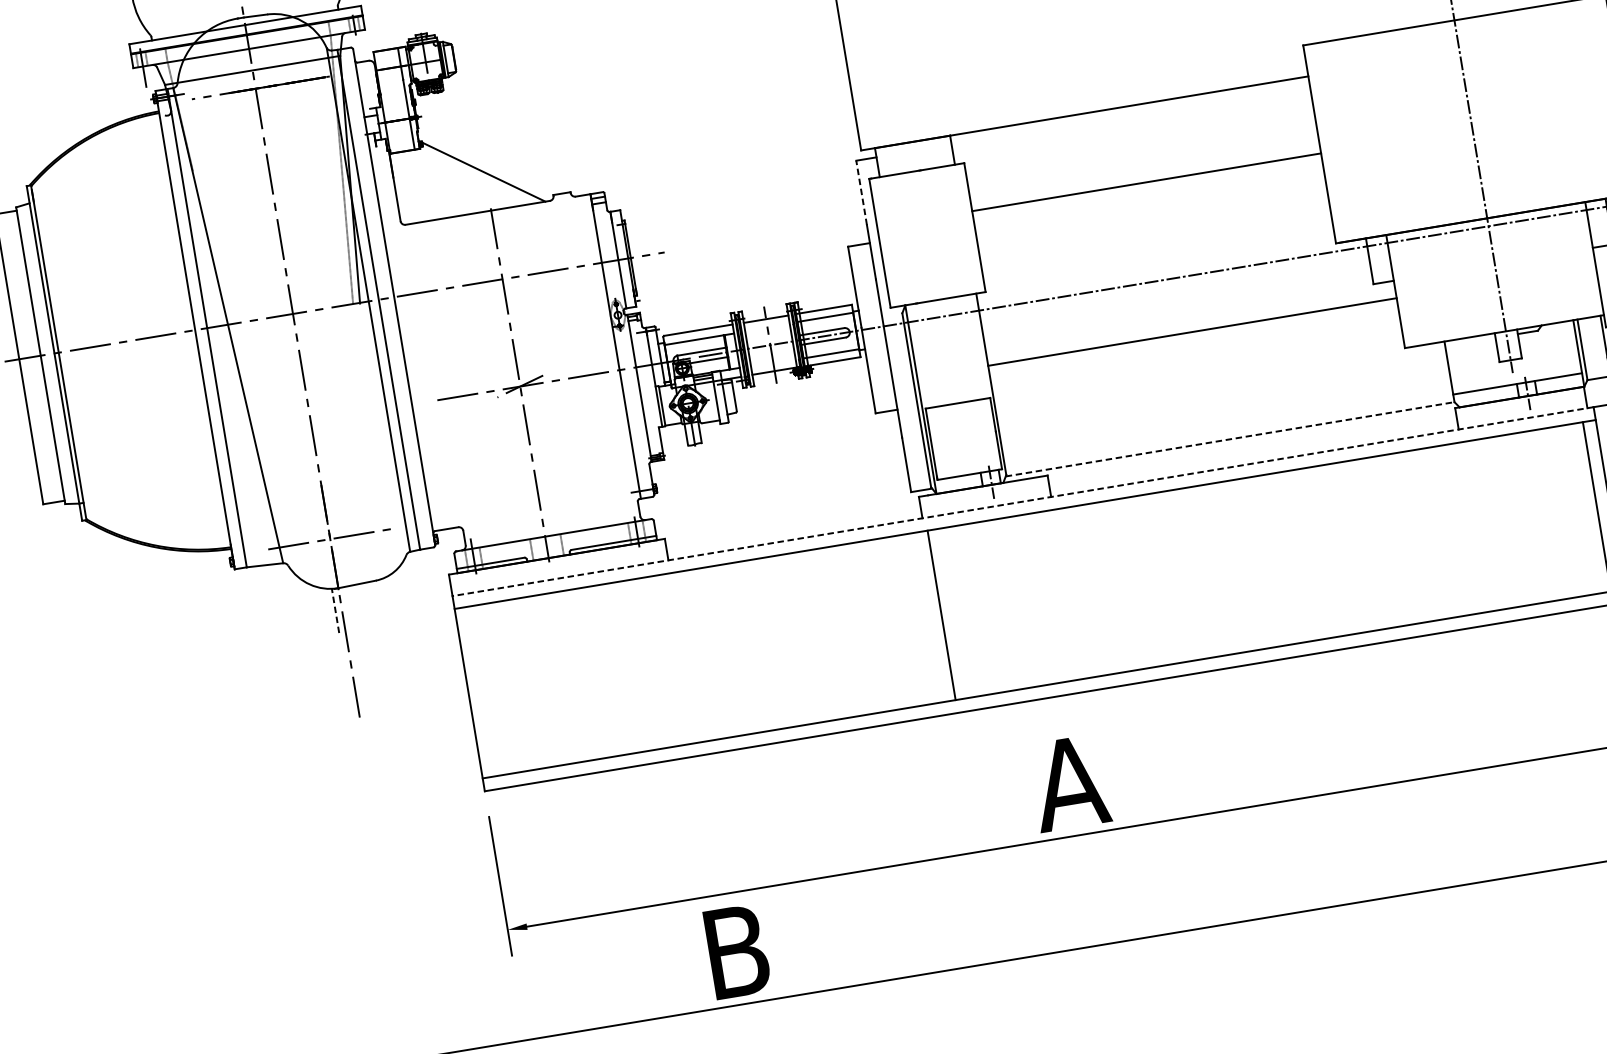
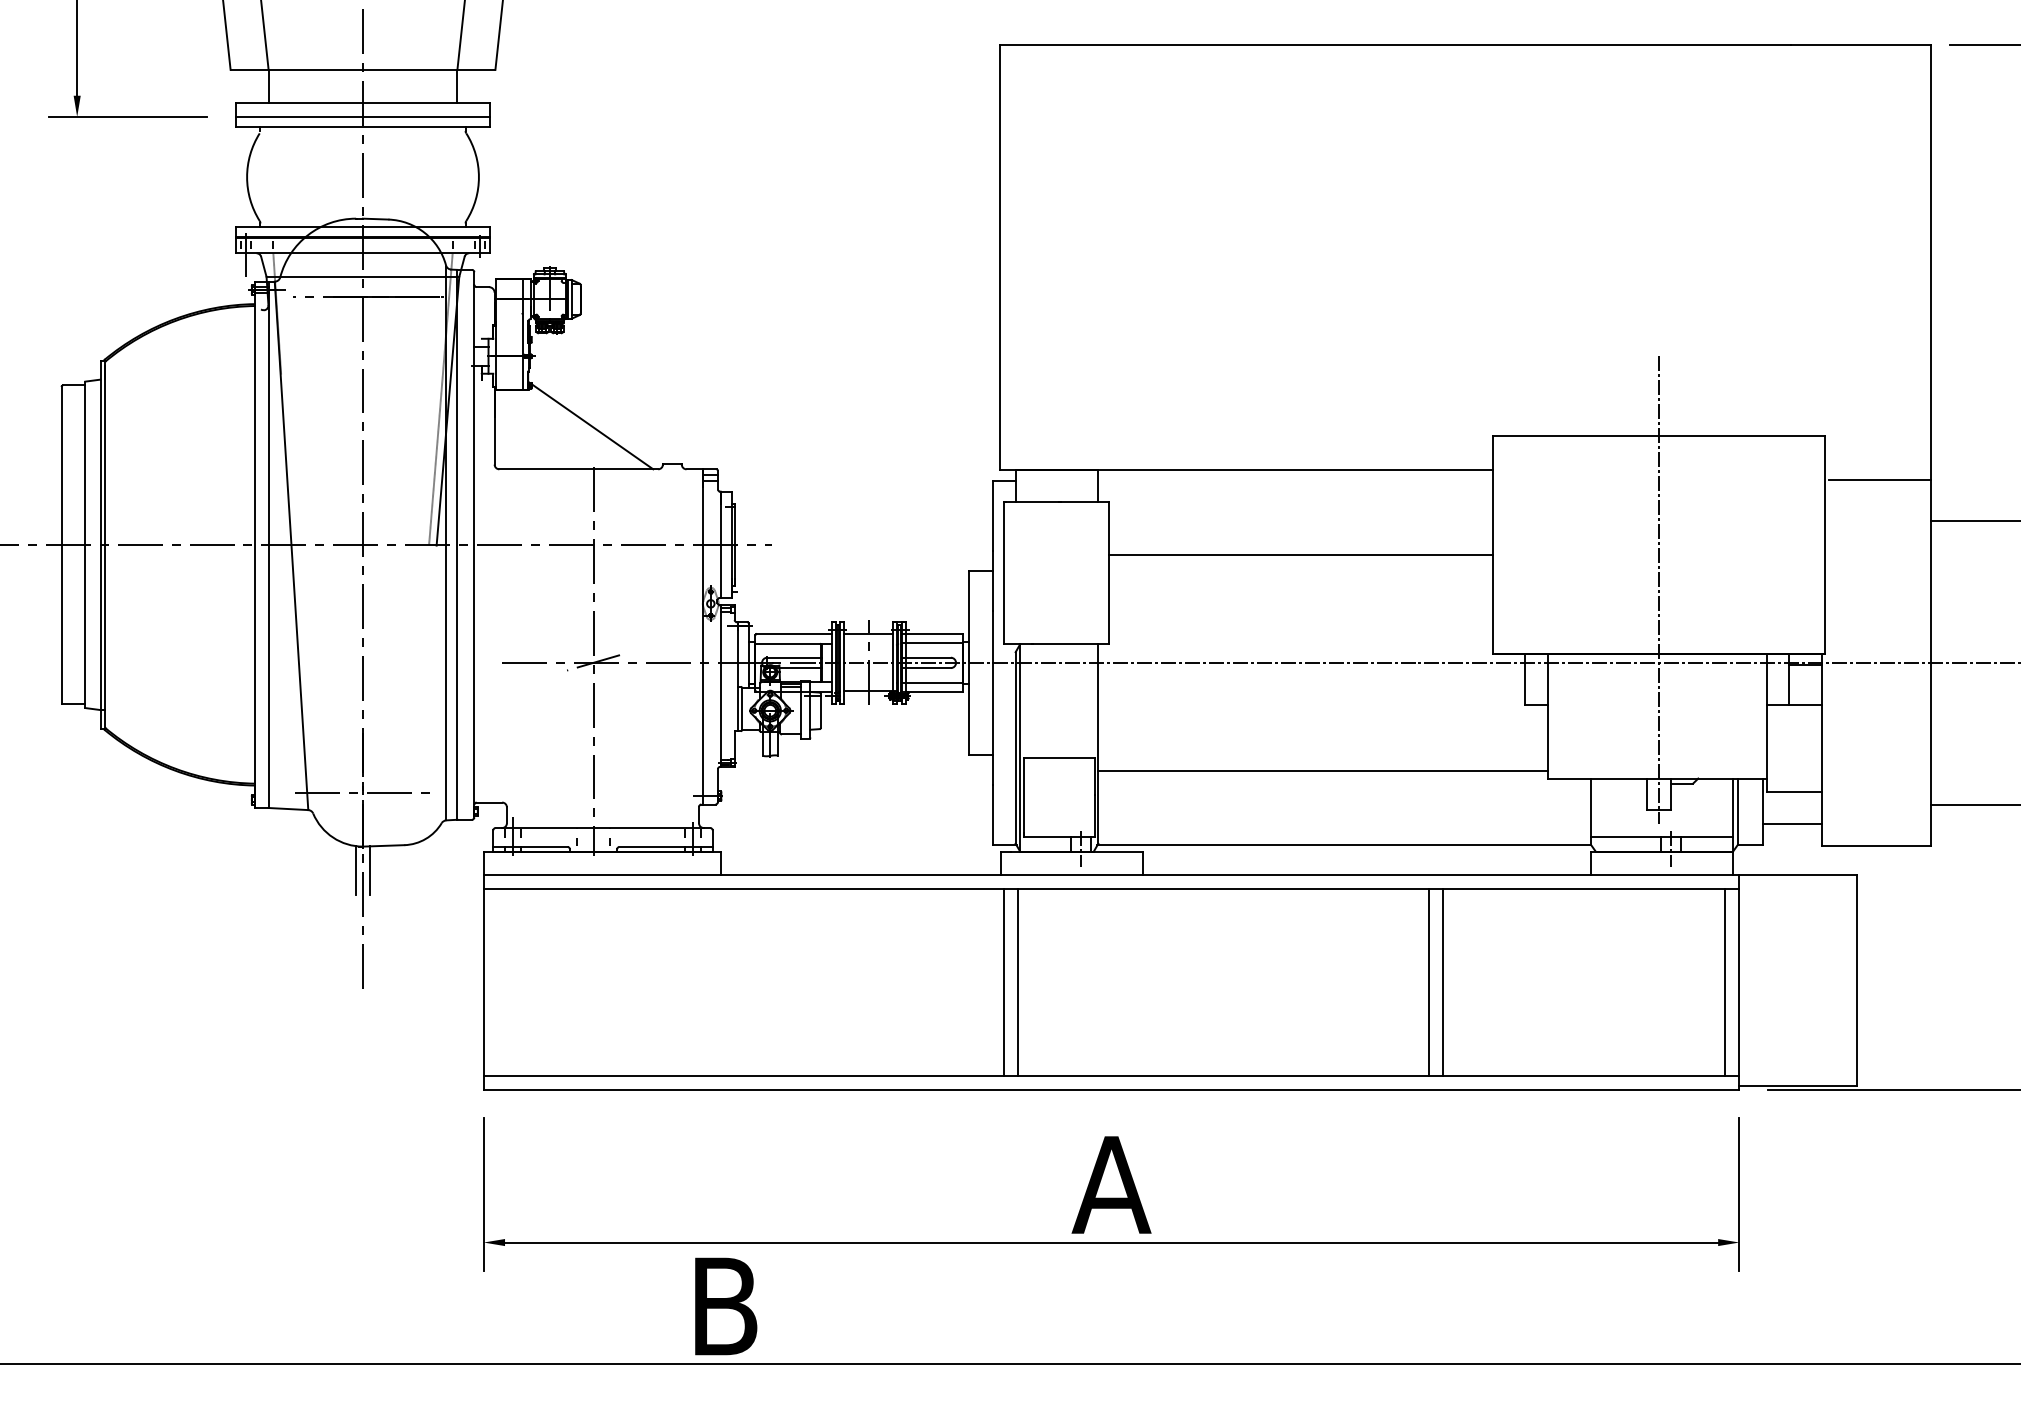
line: (861, 192) -> (993, 515), dashed -> solid
line: (1191, 331) -> (1322, 770), moved
line: (1230, 439) -> (1344, 845), dashed -> solid
line: (1023, 501) -> (1111, 875), dashed -> solid
line: (1340, 549) -> (1443, 982), added
line: (1328, 551) -> (1429, 982), added
line: (348, 608) -> (370, 870), added
line: (335, 610) -> (355, 869), dashed -> solid
line: (954, 613) -> (1018, 982), added

